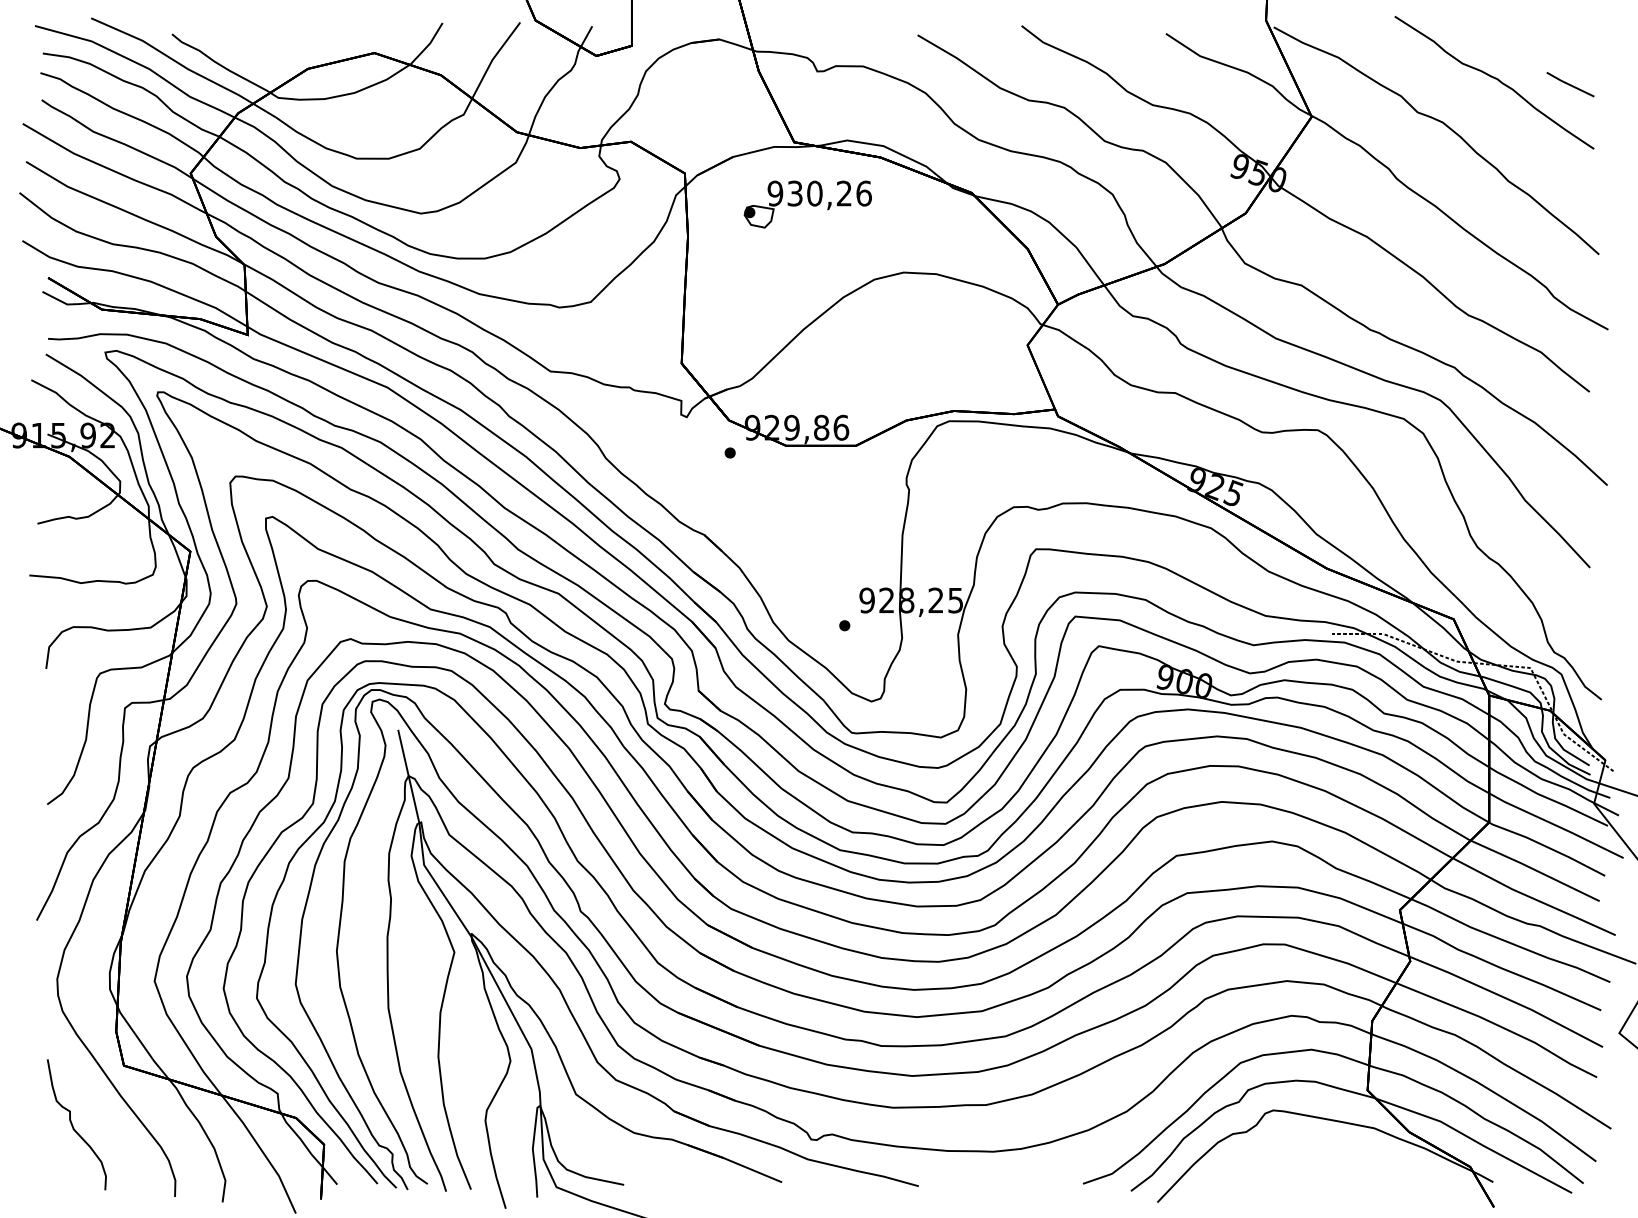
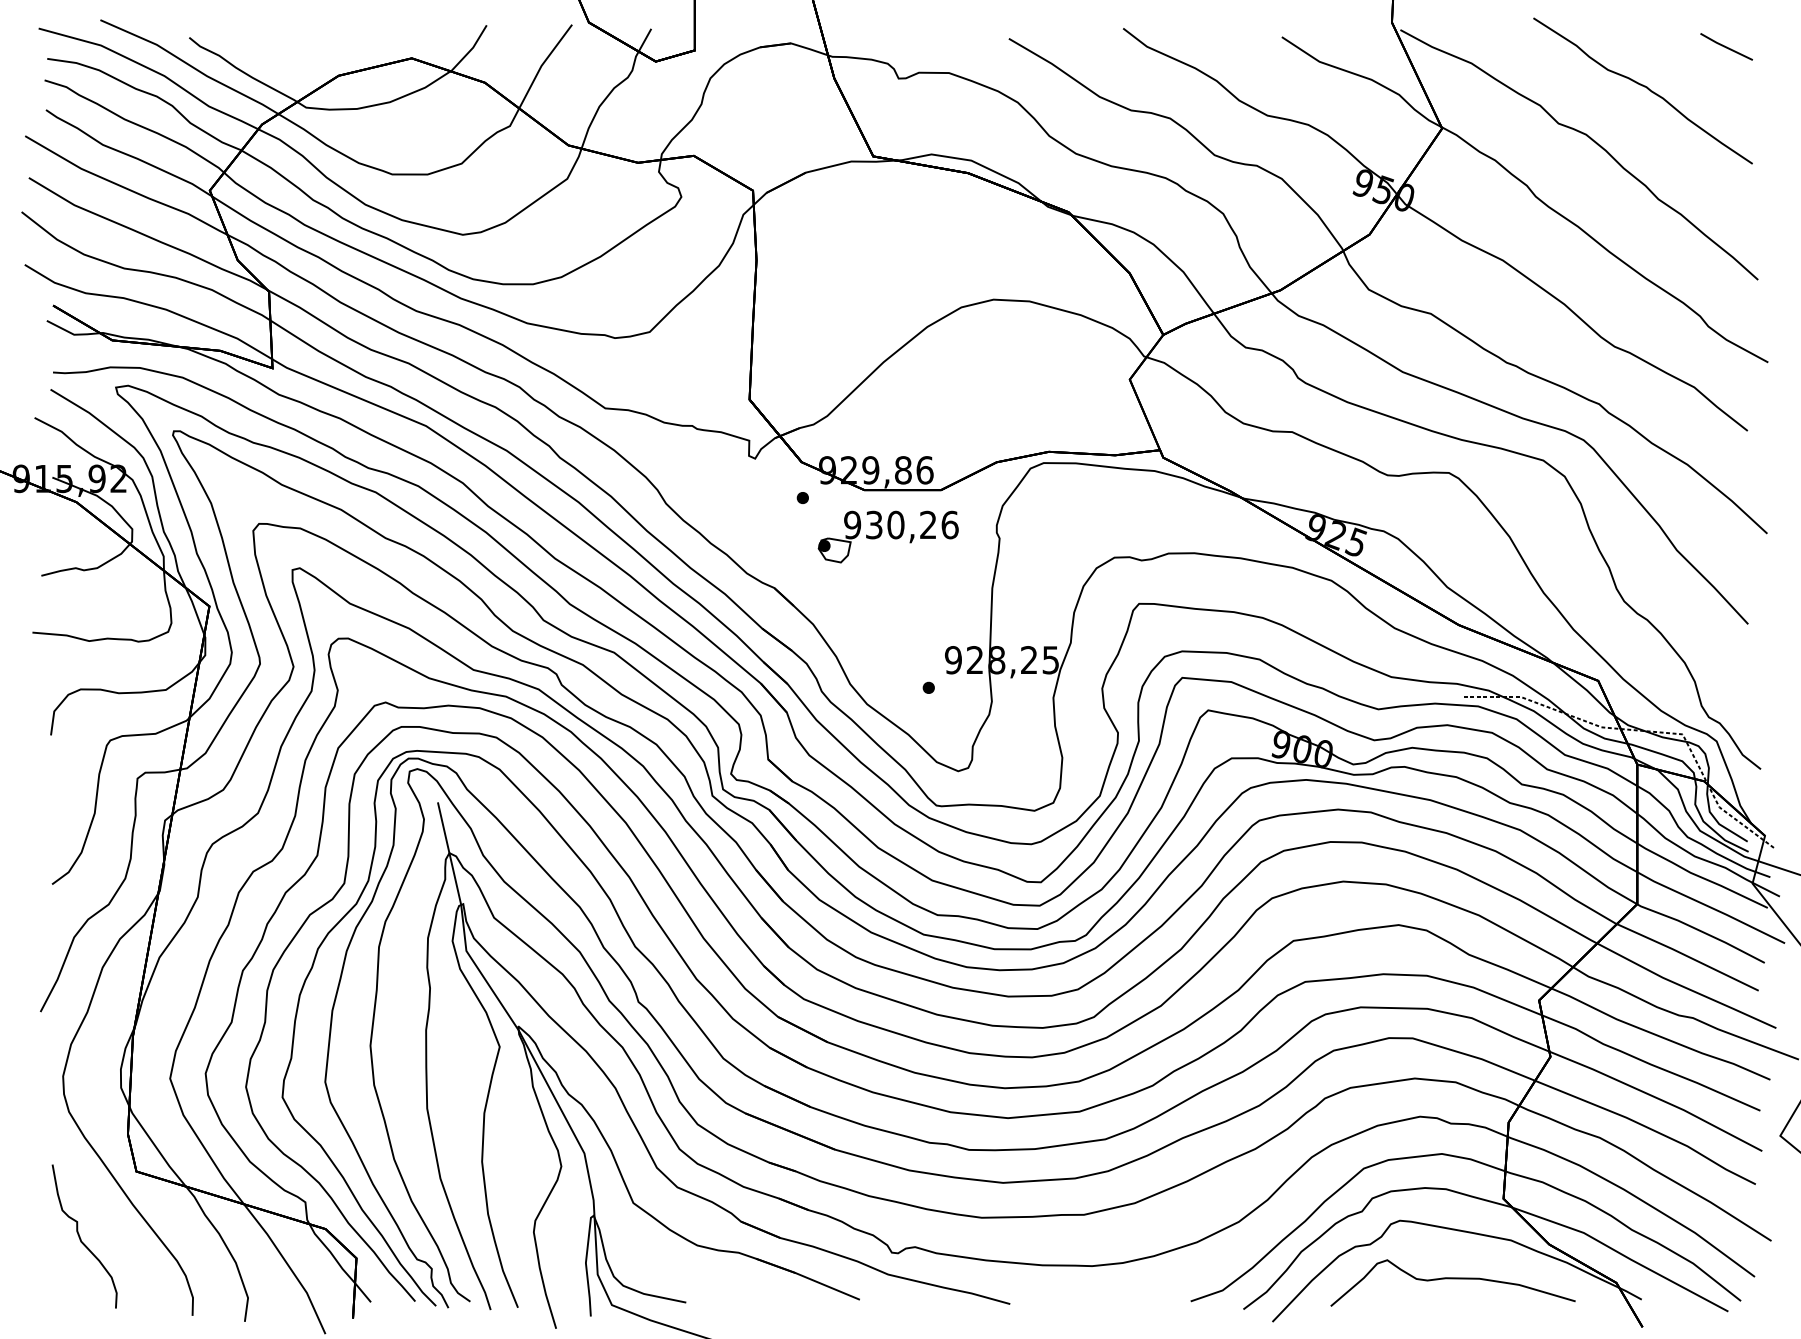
line: (1570, 84) -> (1726, 46), moved
part: (807, 204) -> (887, 537), moved
curve: (1321, 1163) -> (1452, 1279), added

